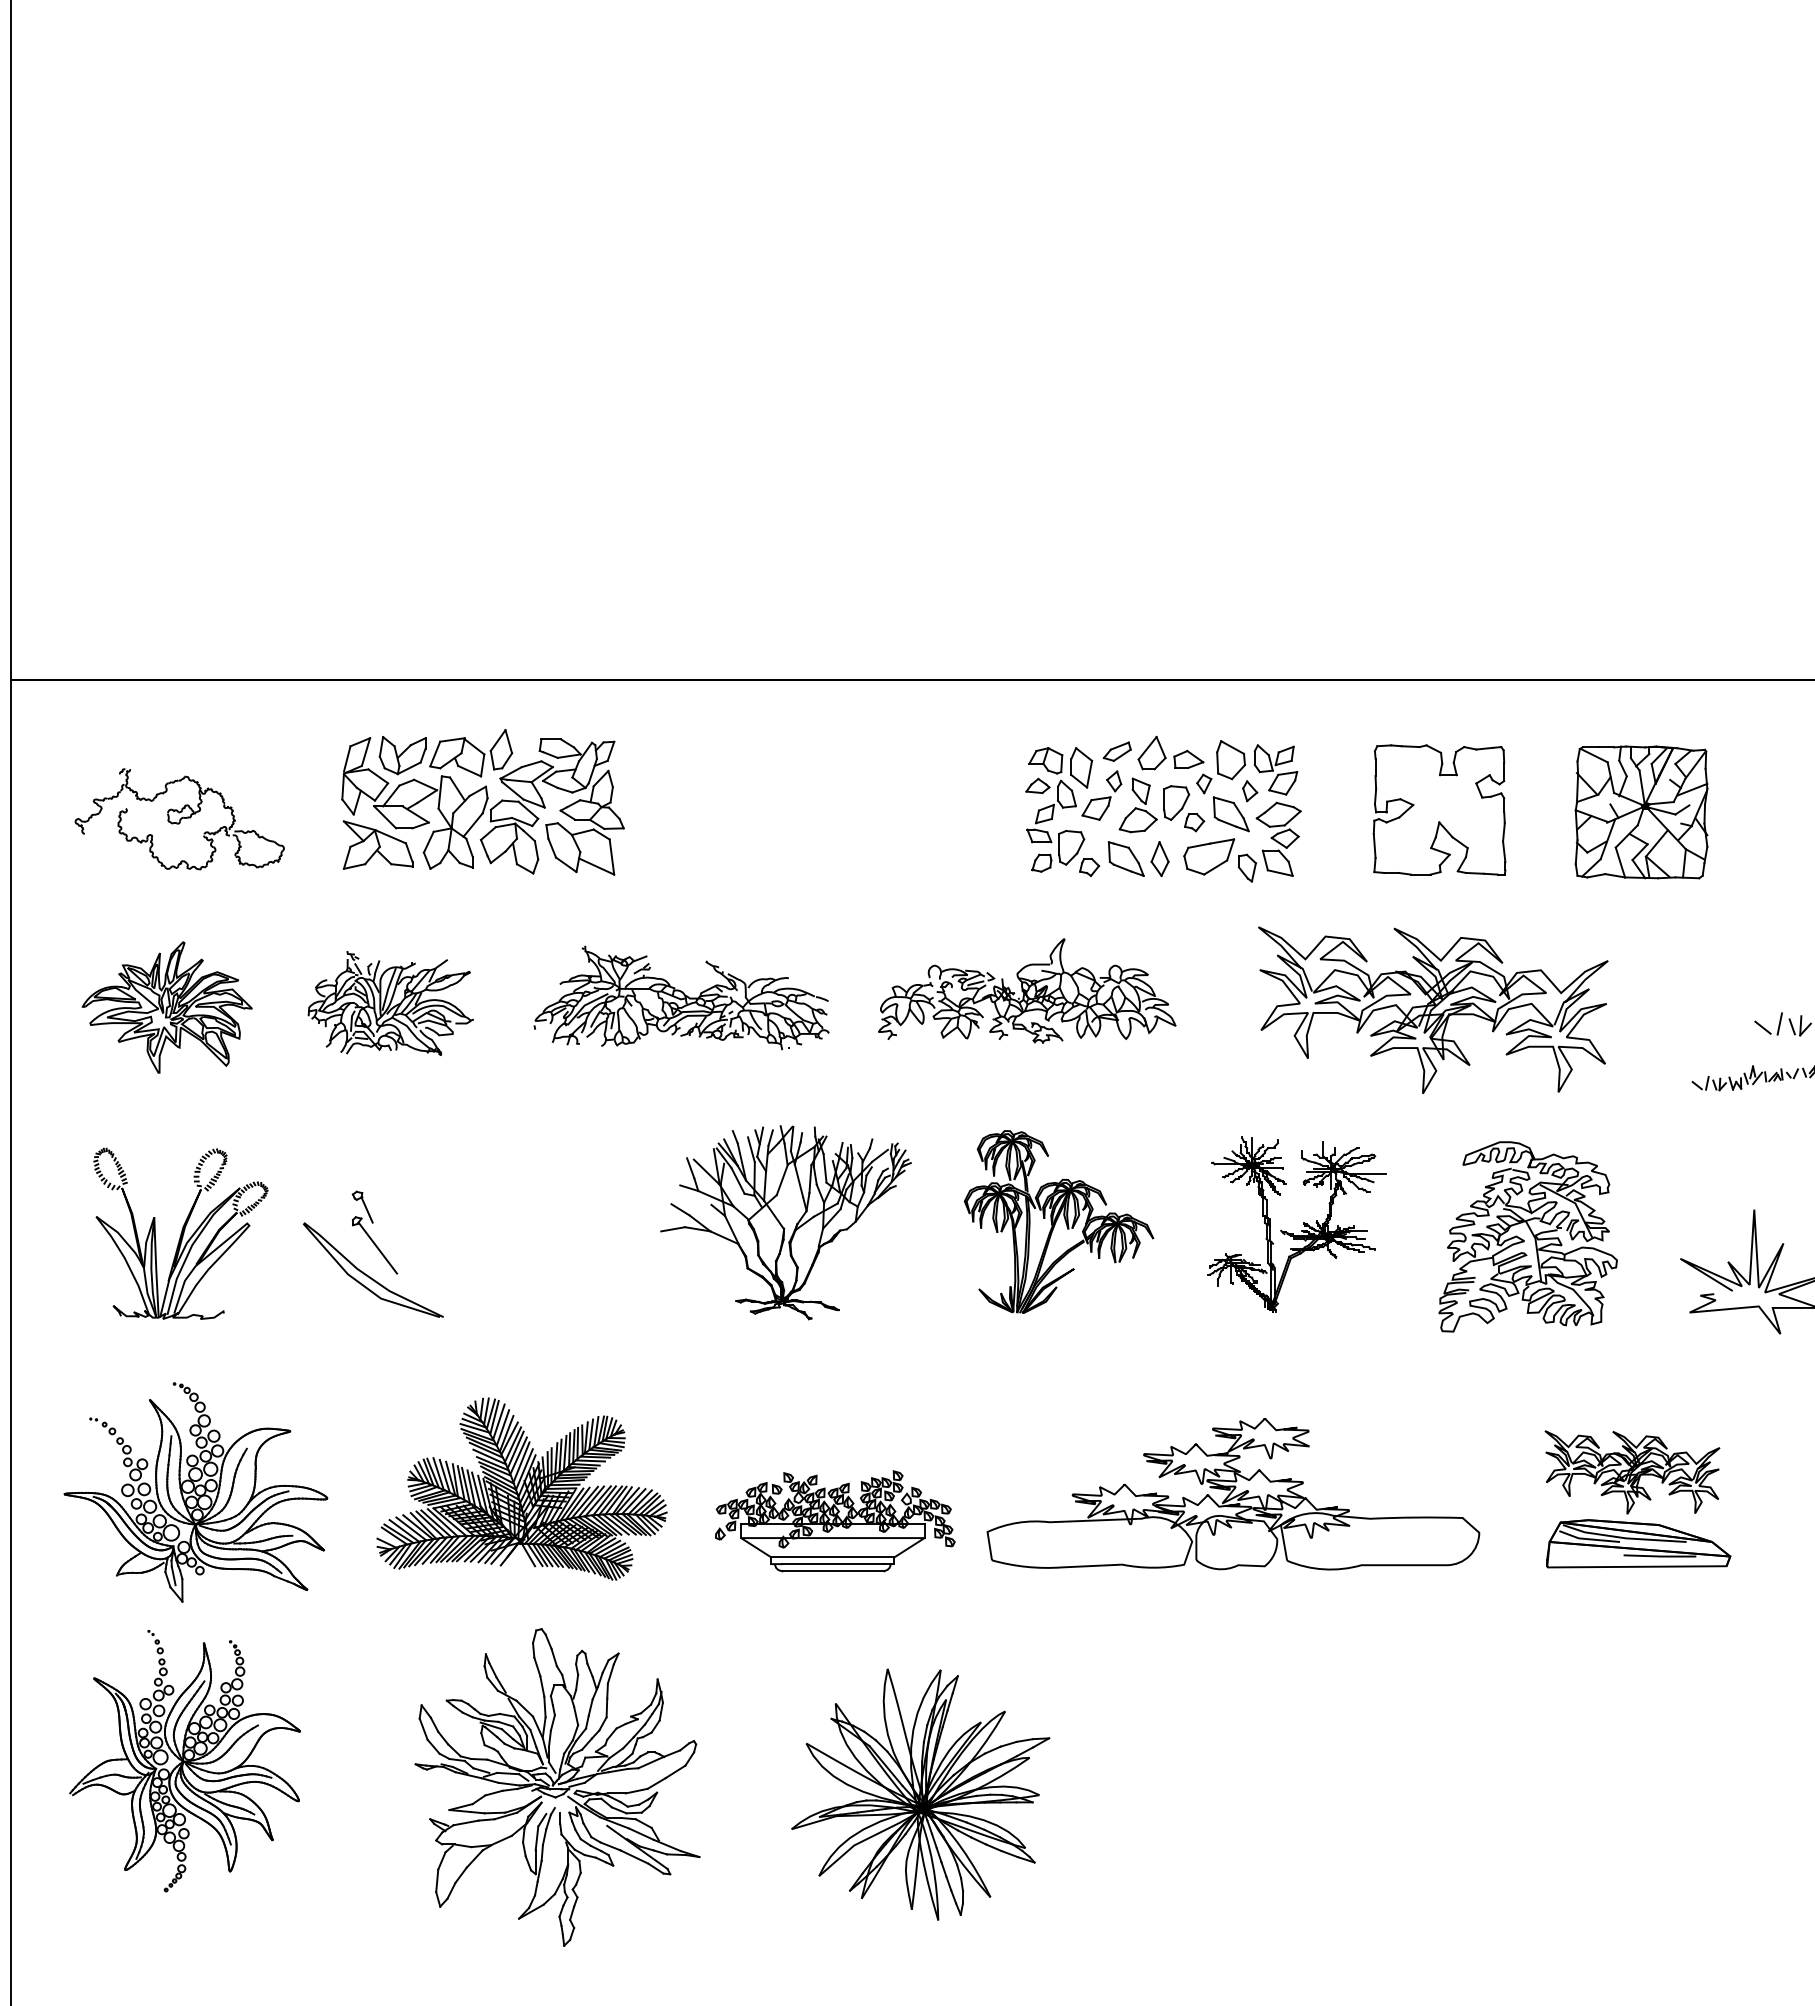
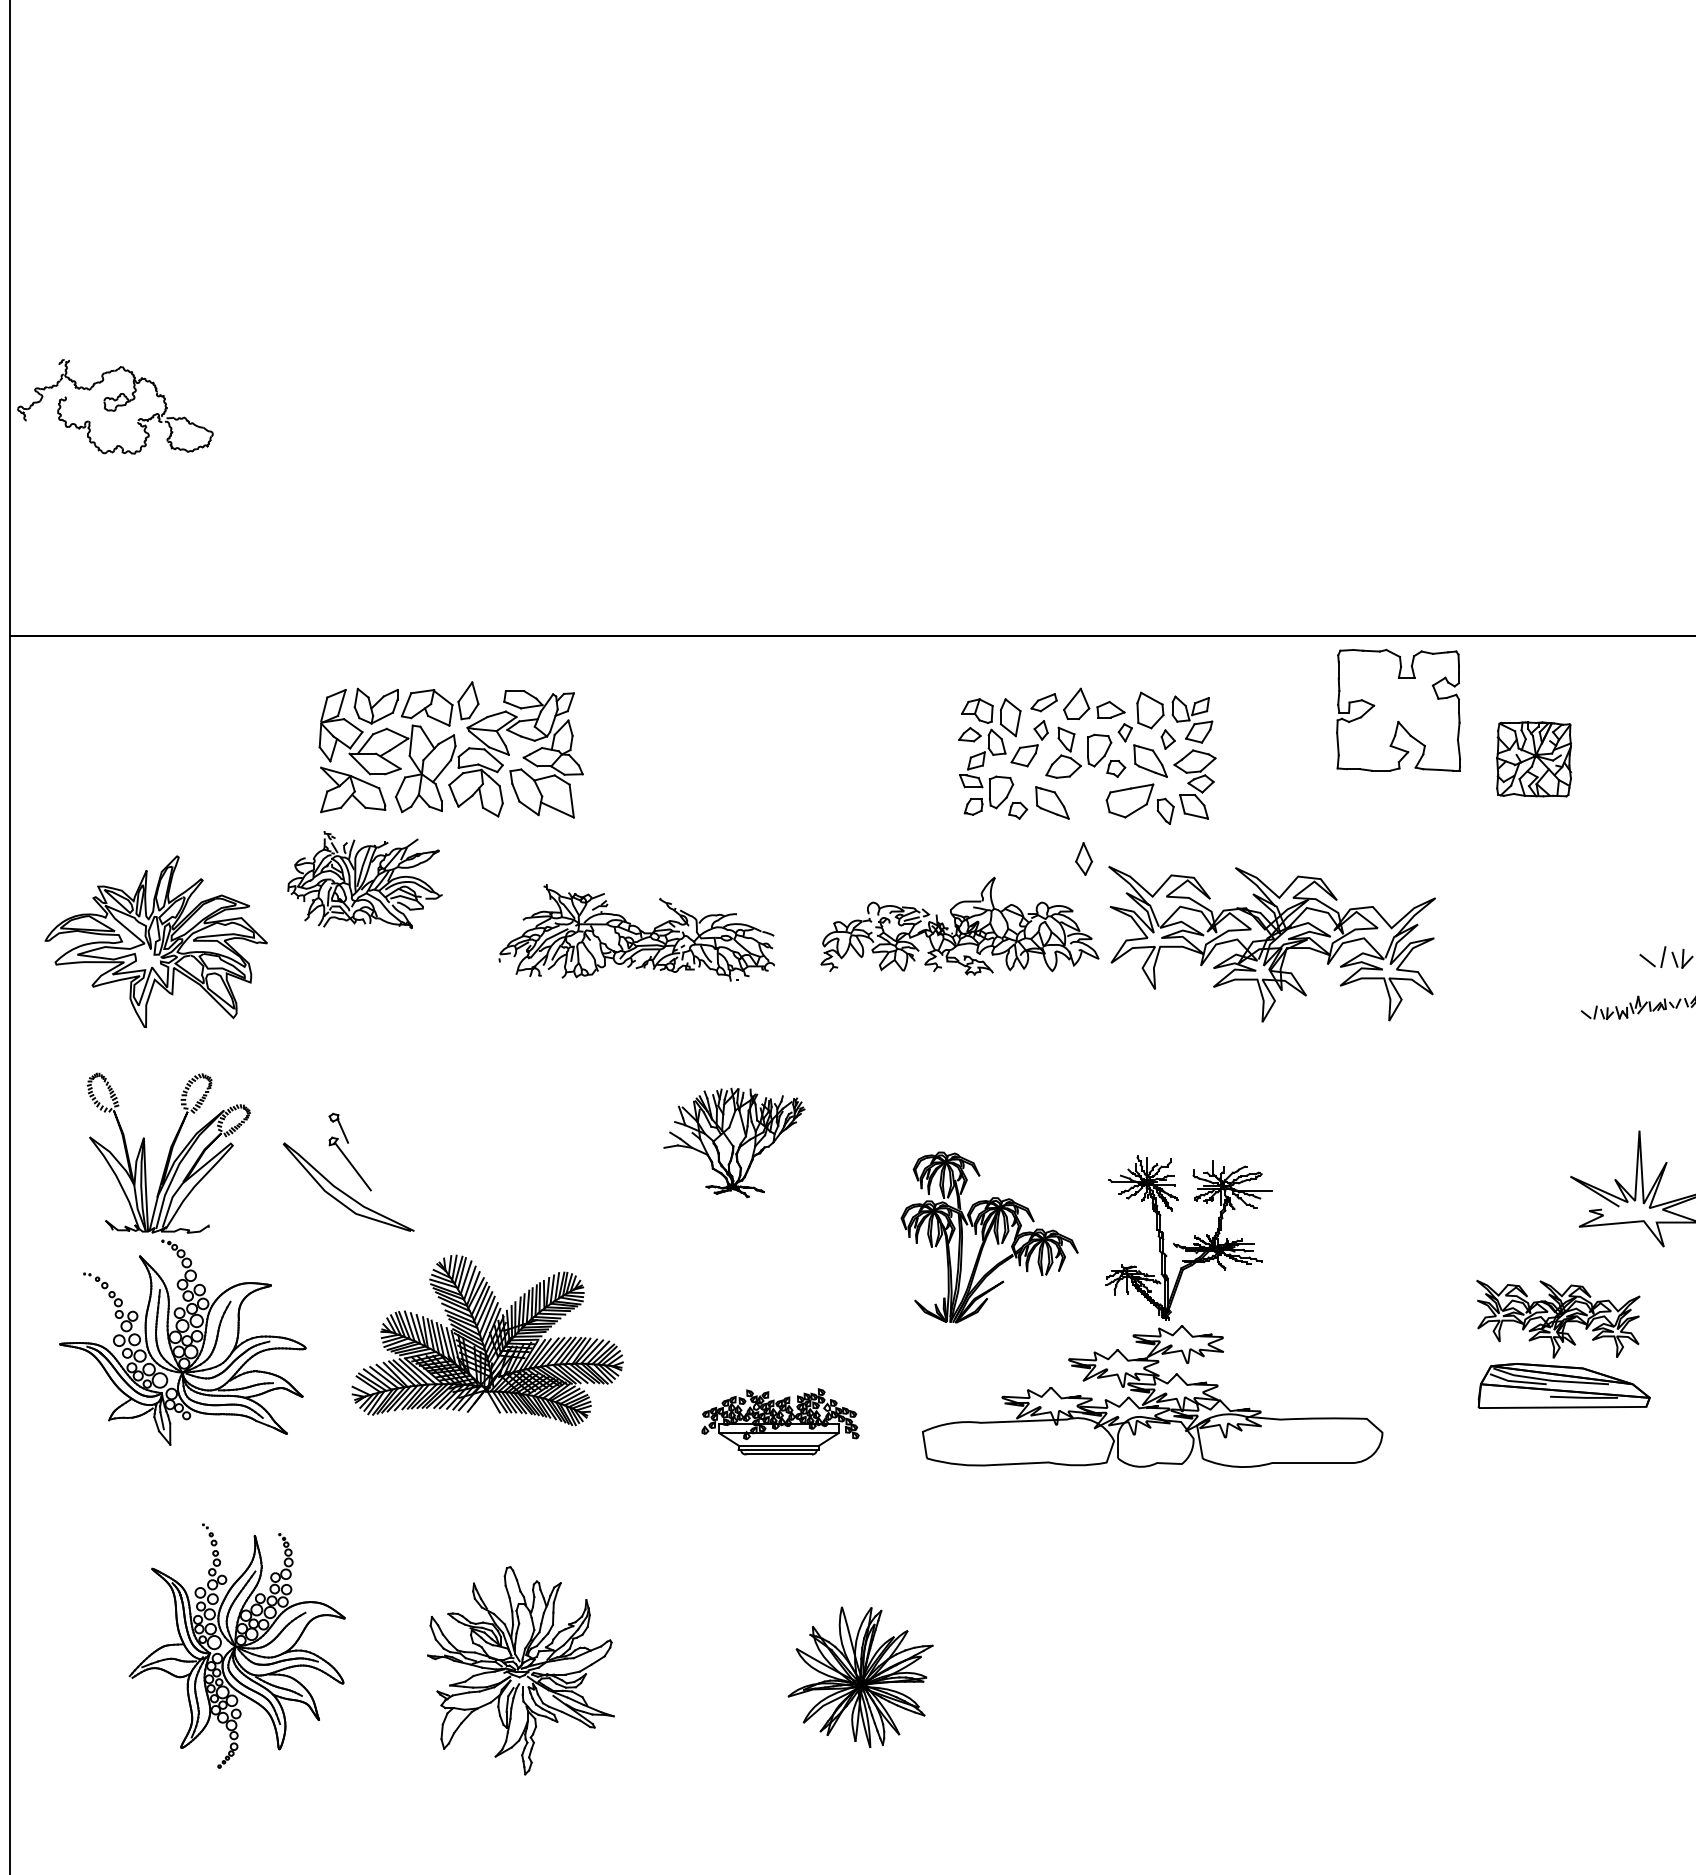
part: (1439, 809) -> (1398, 709), moved
part: (1641, 812) -> (1534, 759), size x0.6
part: (179, 819) -> (115, 407), moved
part: (1159, 858) -> (1083, 858), moved
part: (390, 1003) -> (364, 880), moved
part: (166, 1007) -> (155, 941), size x1.4
part: (1433, 1009) -> (1272, 943), moved
part: (1058, 1221) -> (989, 1237), moved
part: (785, 1222) -> (733, 1142), size x0.6
part: (1303, 1224) -> (1194, 1238), moved
part: (1527, 1236) -> (1427, 1155), removed
part: (521, 1488) -> (487, 1339), moved
part: (195, 1492) -> (182, 1342), moved
part: (1637, 1499) -> (1563, 1344), moved
part: (835, 1521) -> (780, 1422), size x0.7
part: (184, 1761) -> (236, 1646), moved
part: (557, 1787) -> (520, 1670), size x0.7
part: (920, 1794) -> (860, 1677), size x0.6

